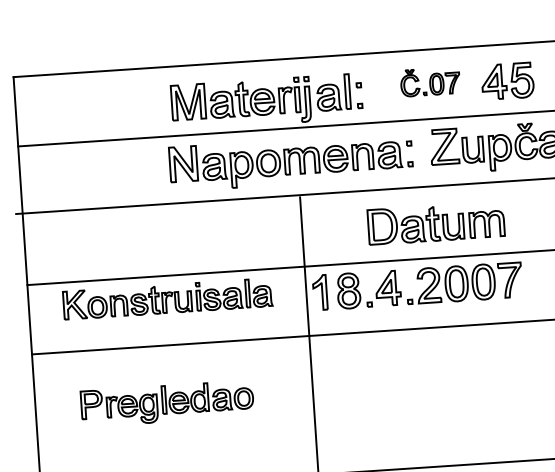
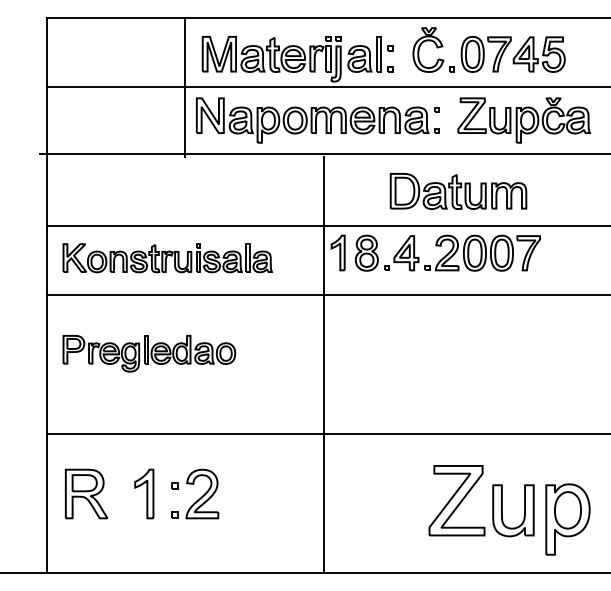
part: (429, 81) -> (461, 49), size x1.67
line: (156, 136) -> (185, 86), added
part: (167, 299) -> (167, 258), moved
part: (167, 403) -> (149, 353), moved

